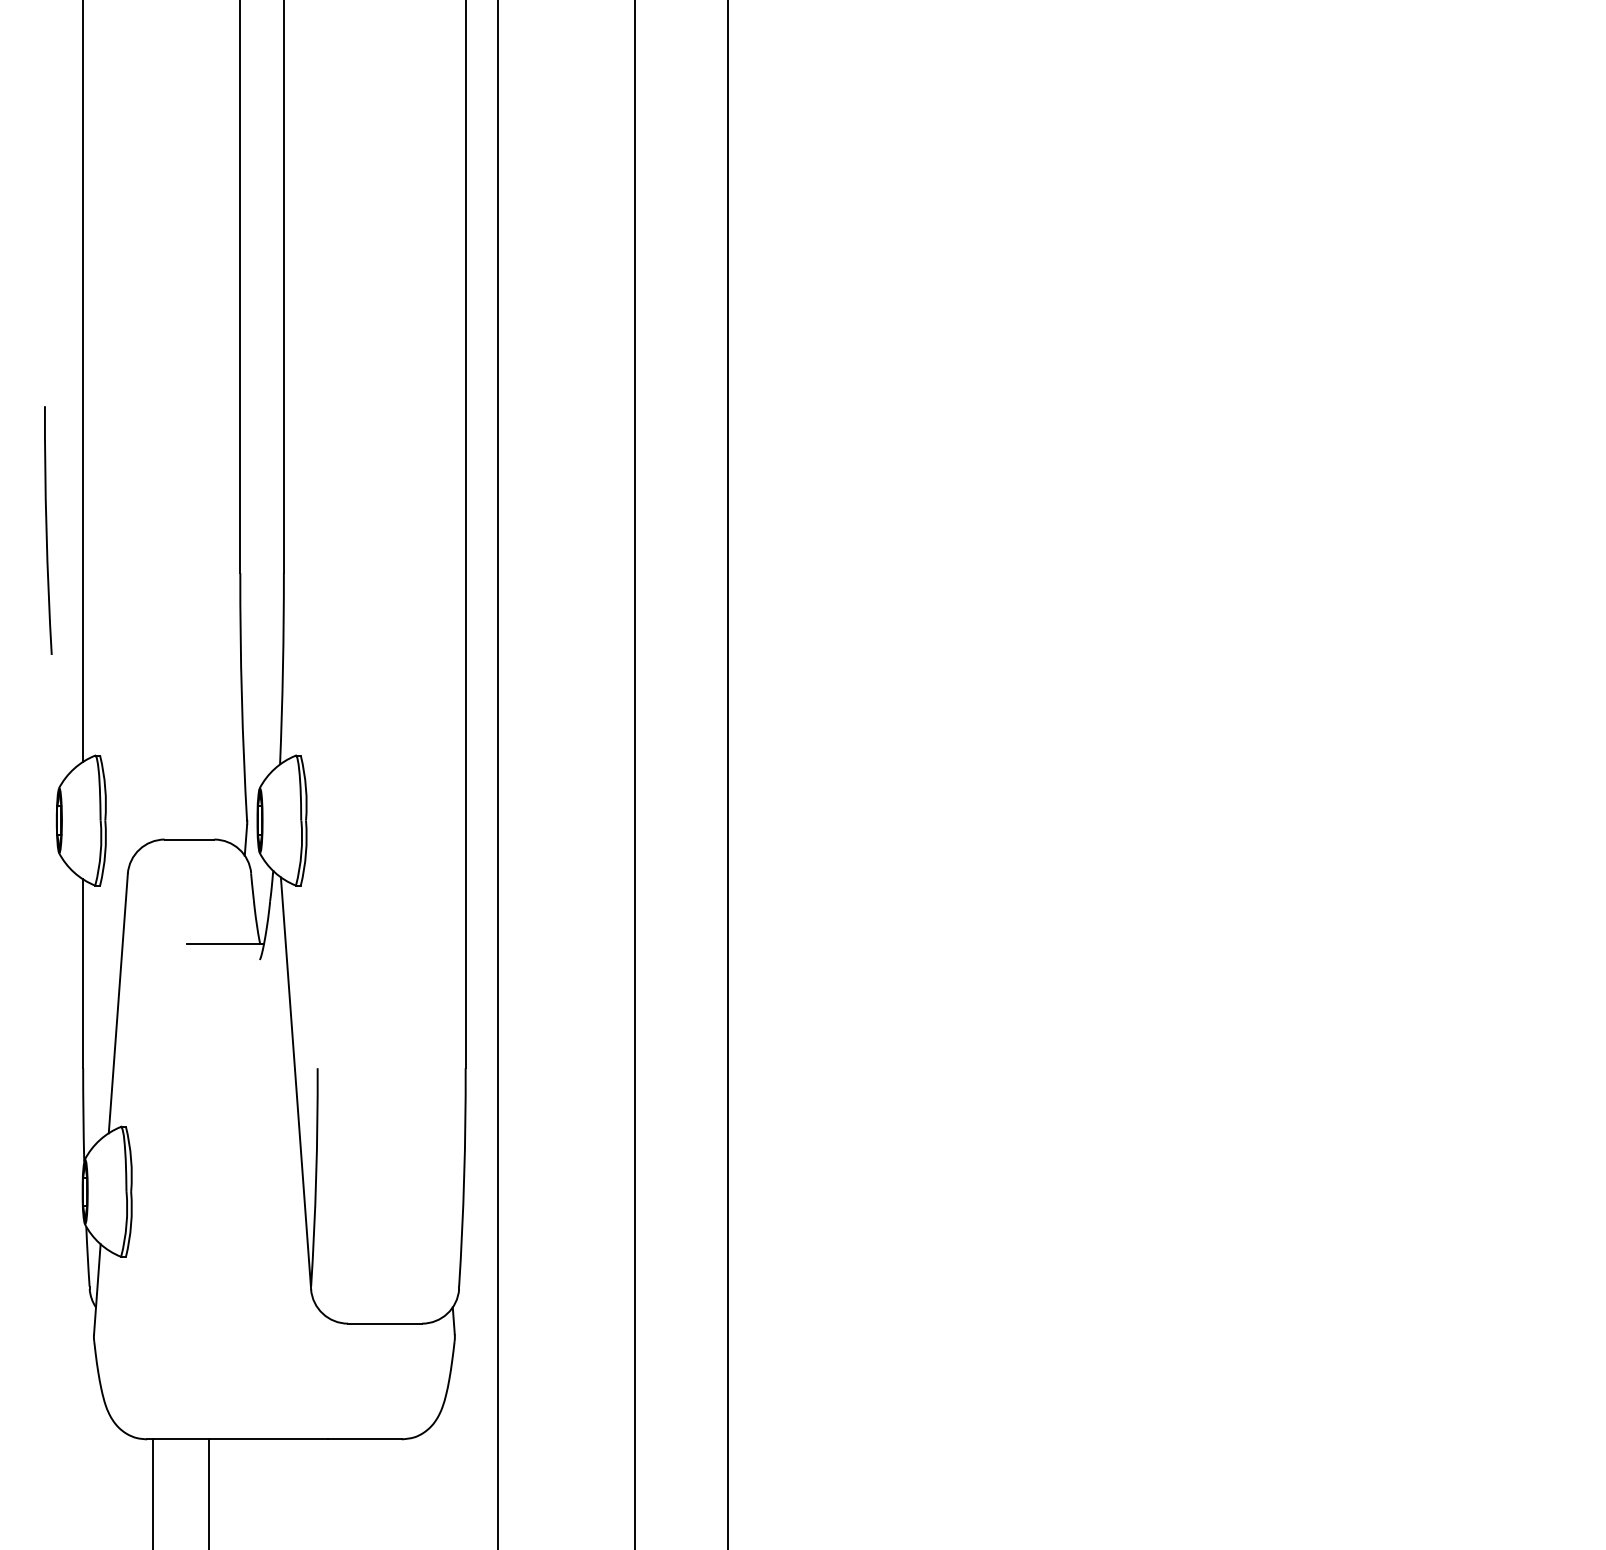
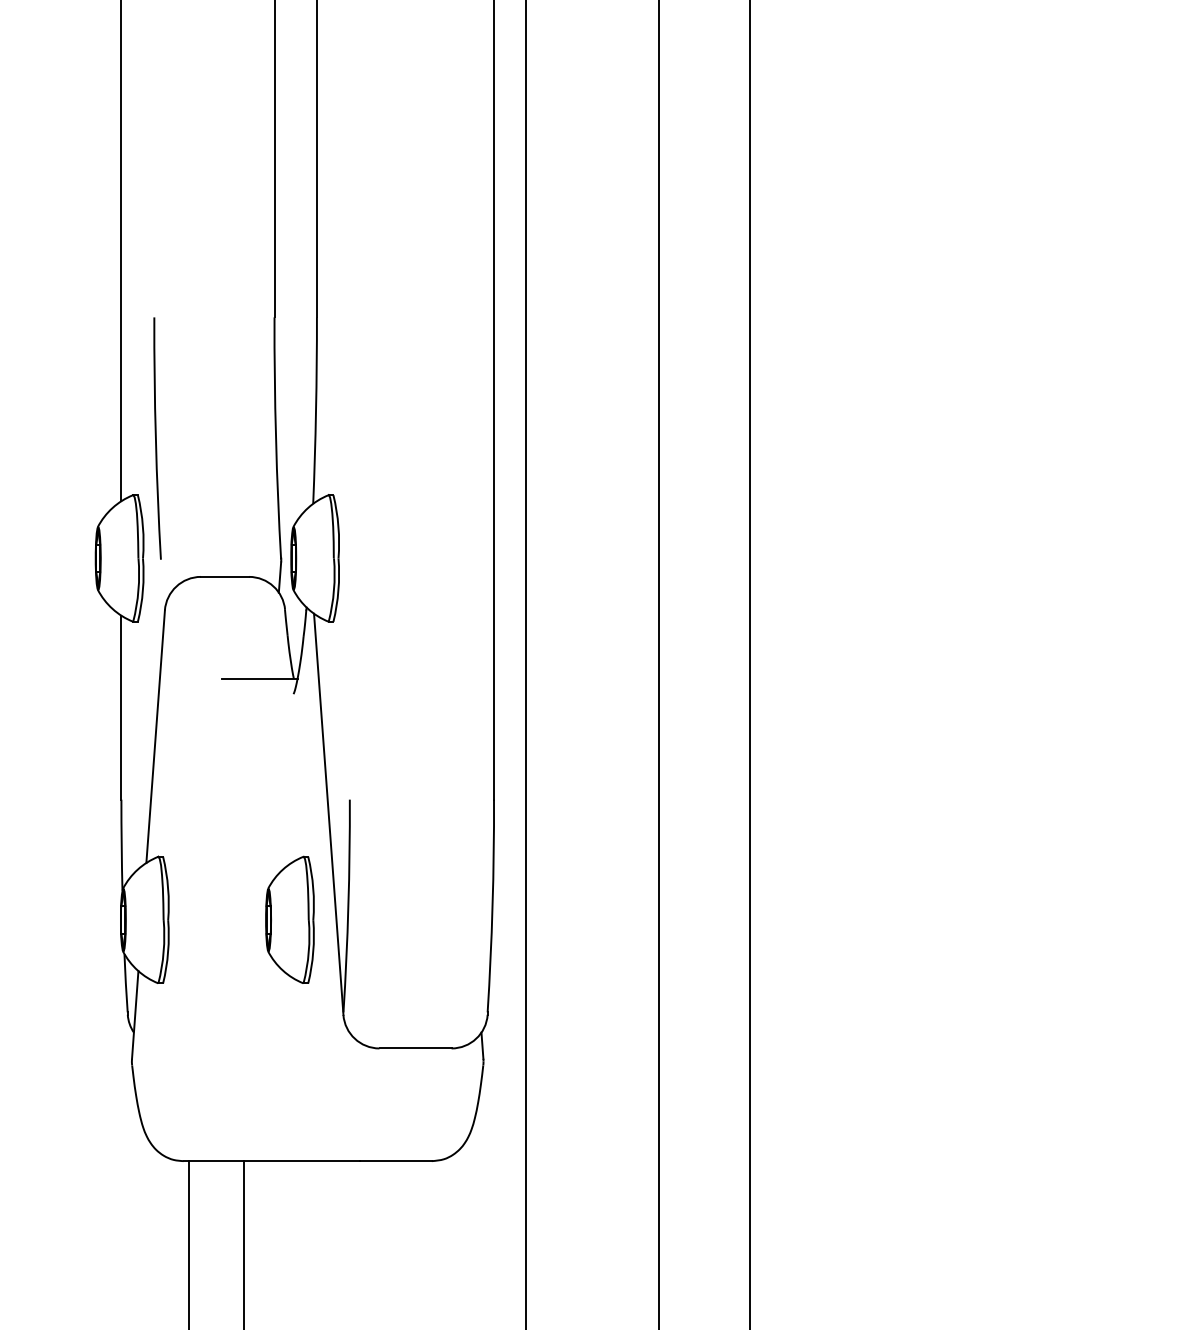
arc: (47, 530) -> (156, 438), moved
part: (255, 1191) -> (289, 919), added

